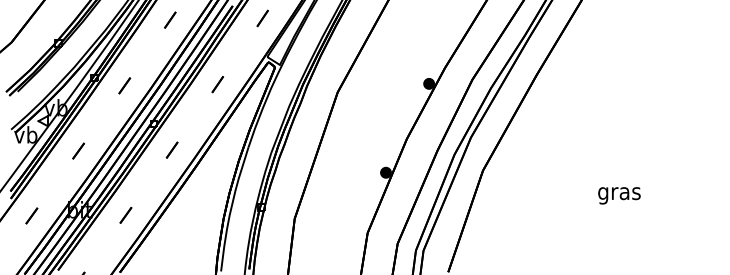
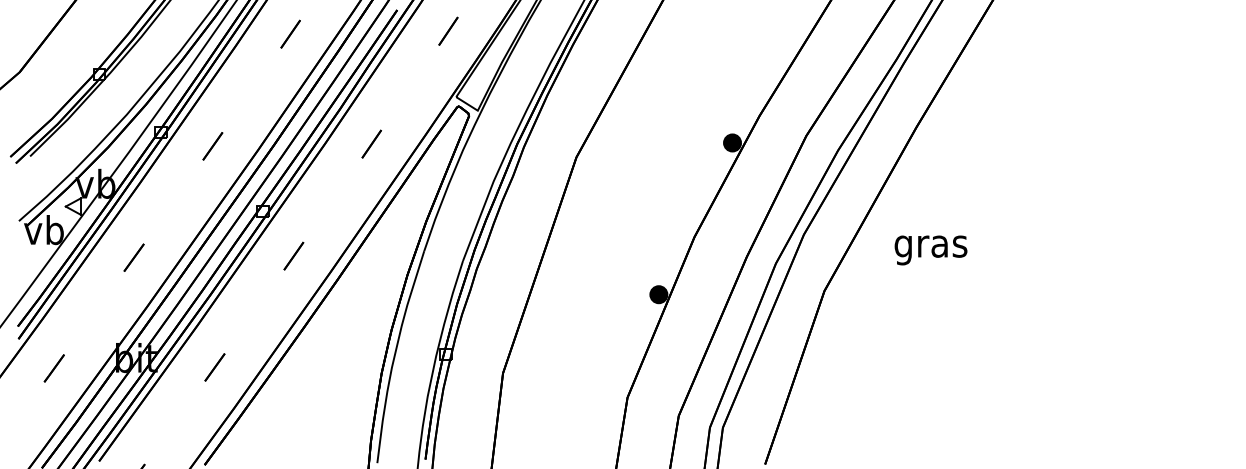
text: (619, 195) -> (931, 249), moved

